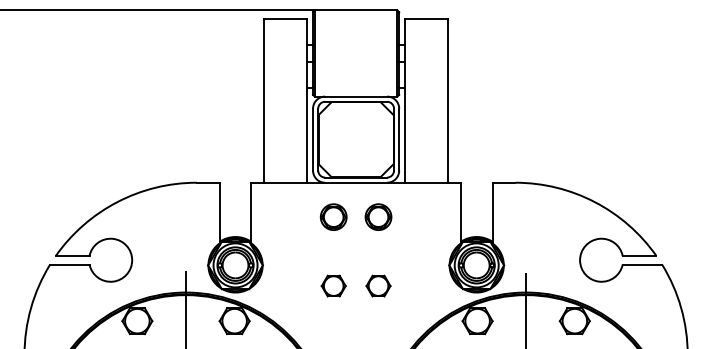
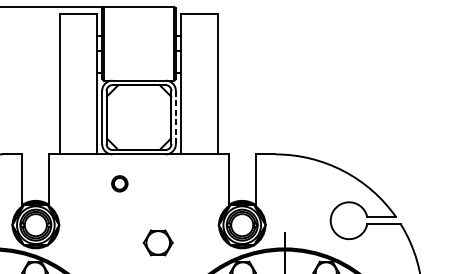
line: (399, 140) -> (176, 118), solid -> dashed
part: (333, 216) -> (119, 183), size x0.7
part: (378, 216) -> (158, 183), removed
part: (333, 285) -> (119, 242), removed
part: (378, 285) -> (158, 242), size x1.4

